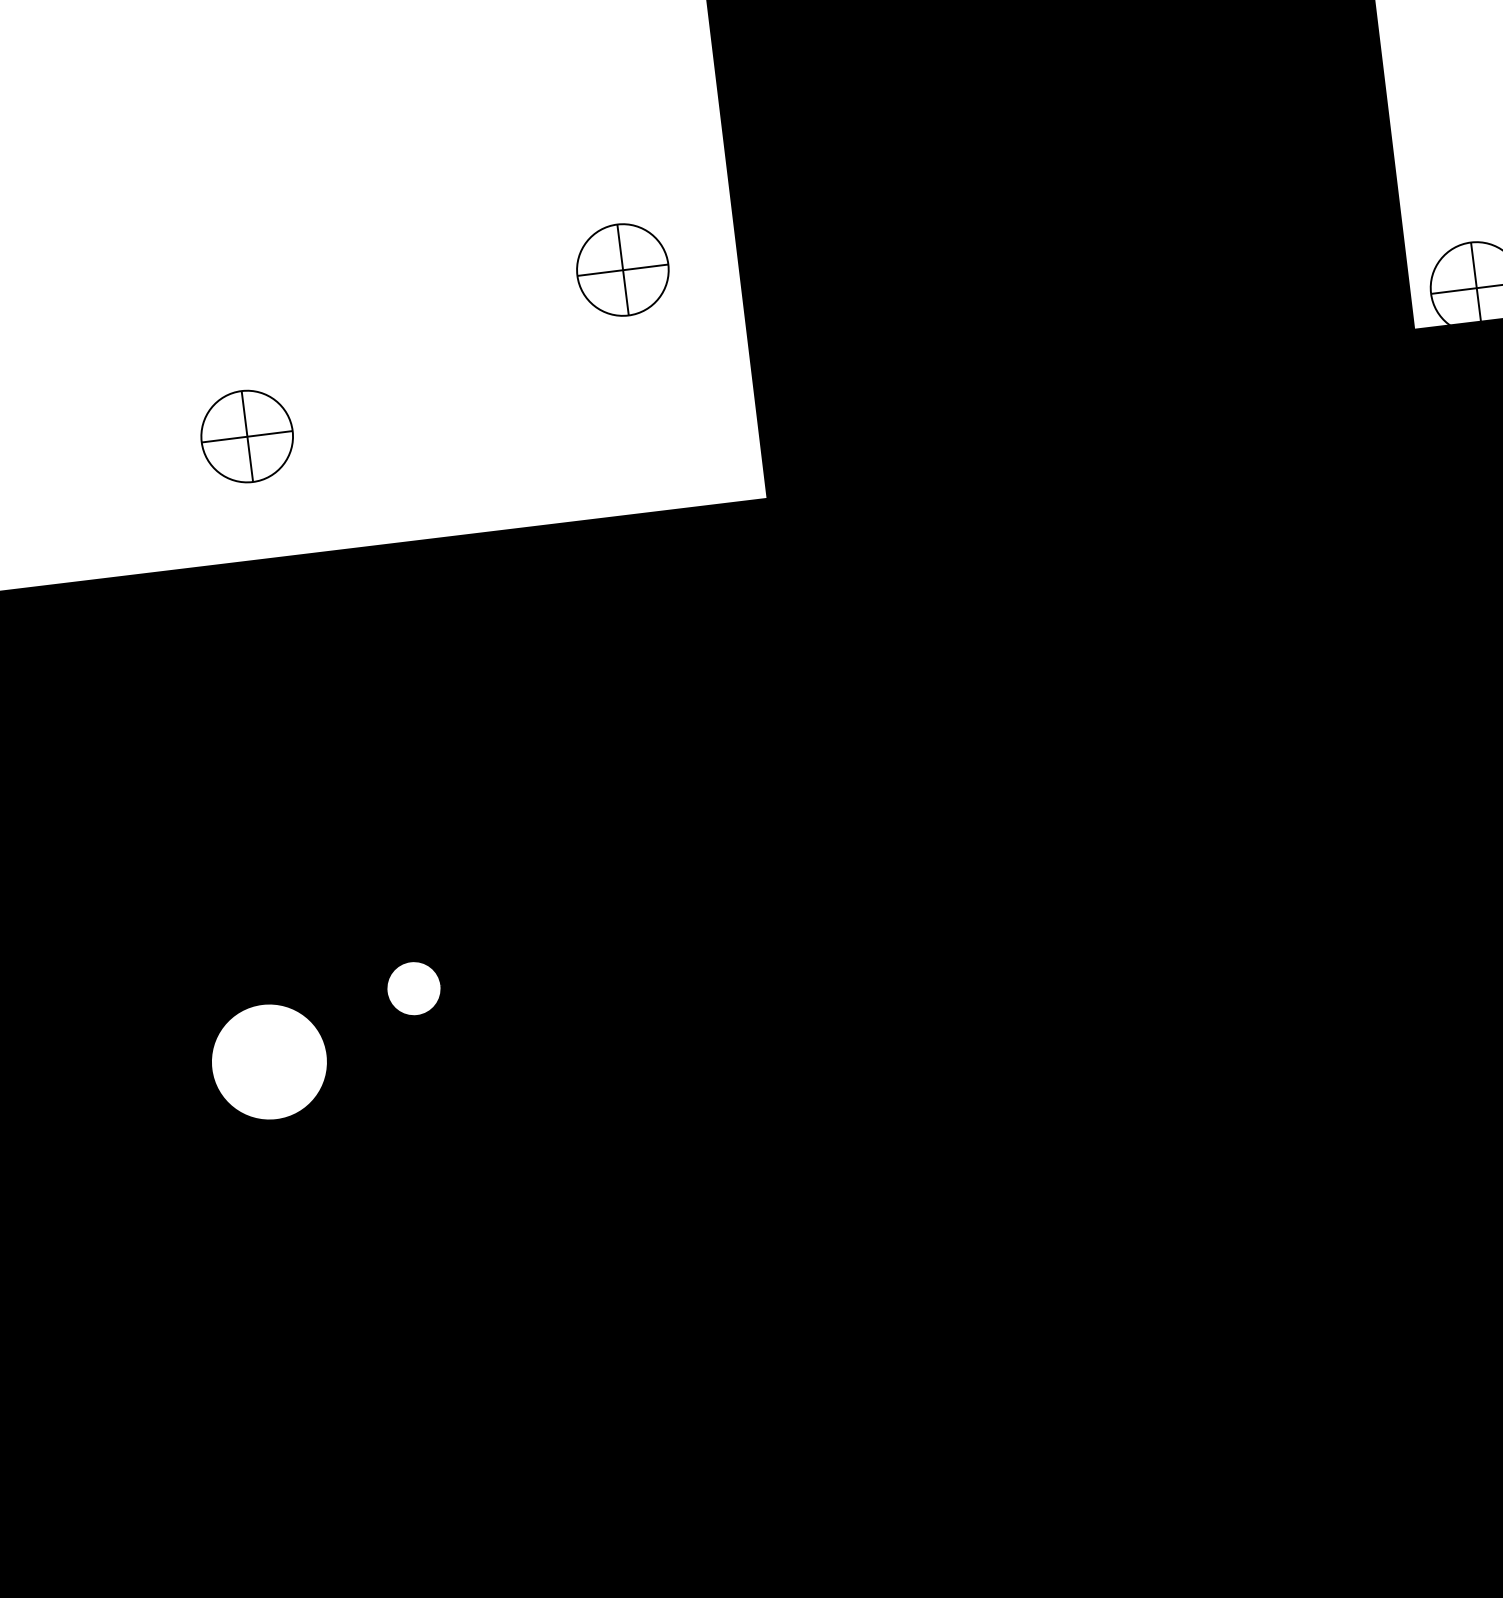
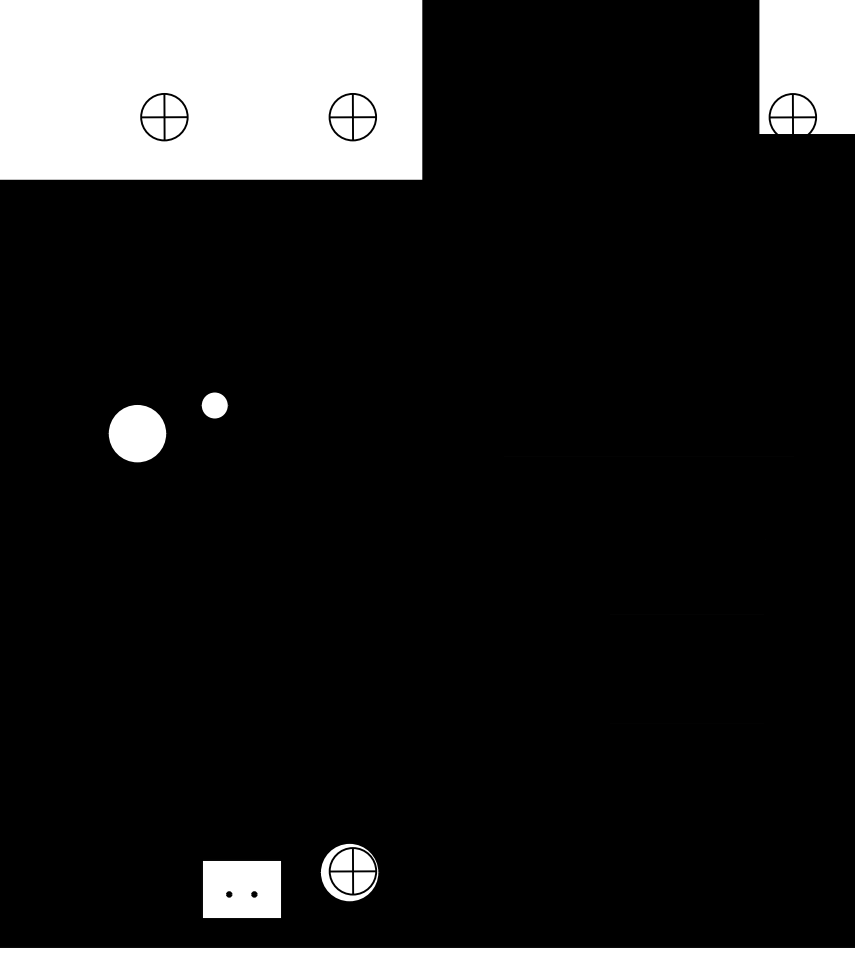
part: (622, 270) -> (352, 117), moved

